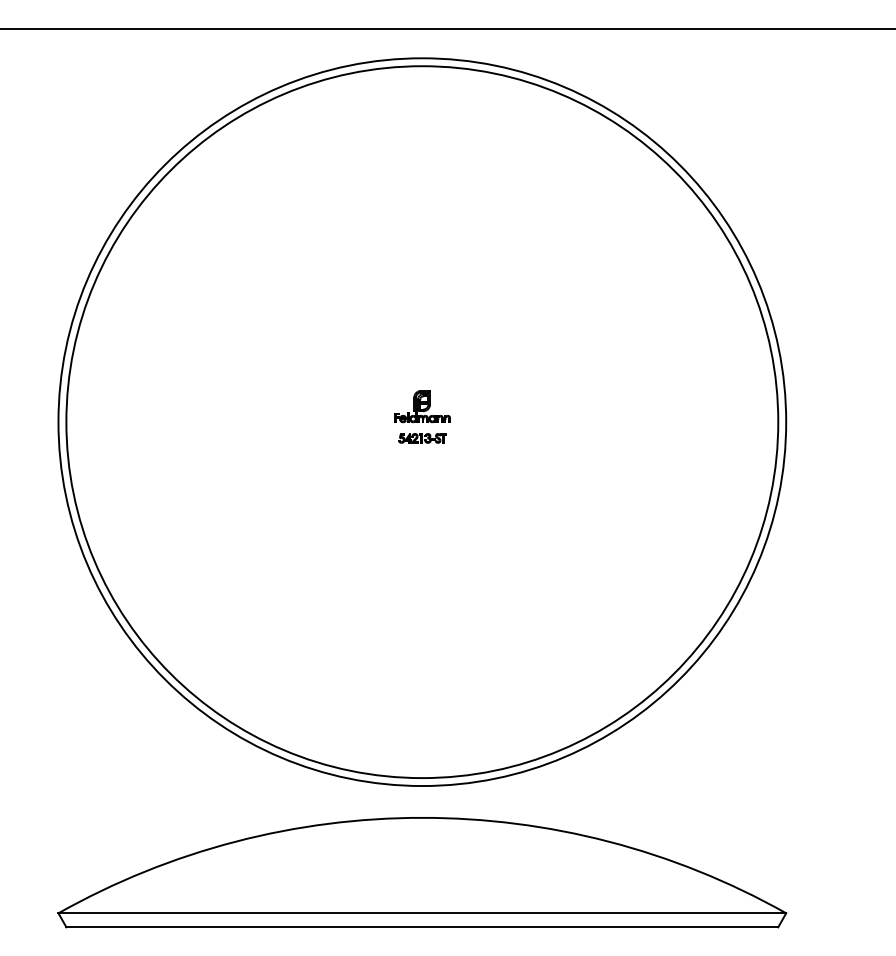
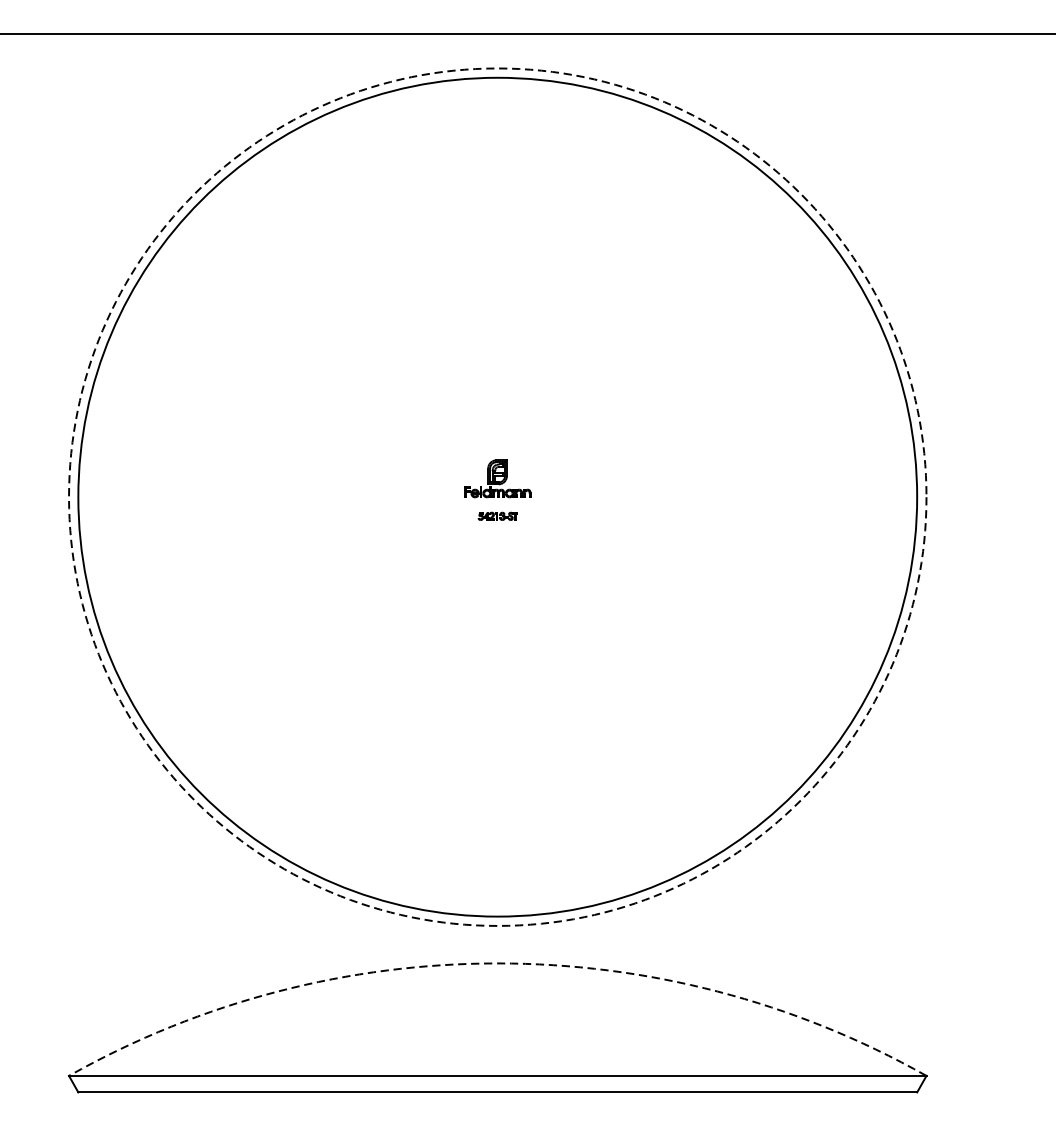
circle: (422, 422) -> (497, 497), solid -> dashed
part: (422, 438) -> (497, 516), size x0.7
arc: (422, 817) -> (497, 963), solid -> dashed

